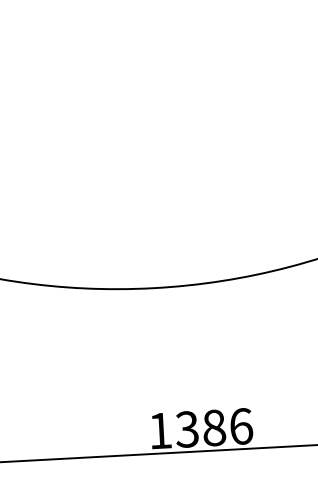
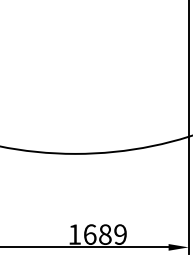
text: (214, 427) -> (105, 234), 1386 -> 1689

